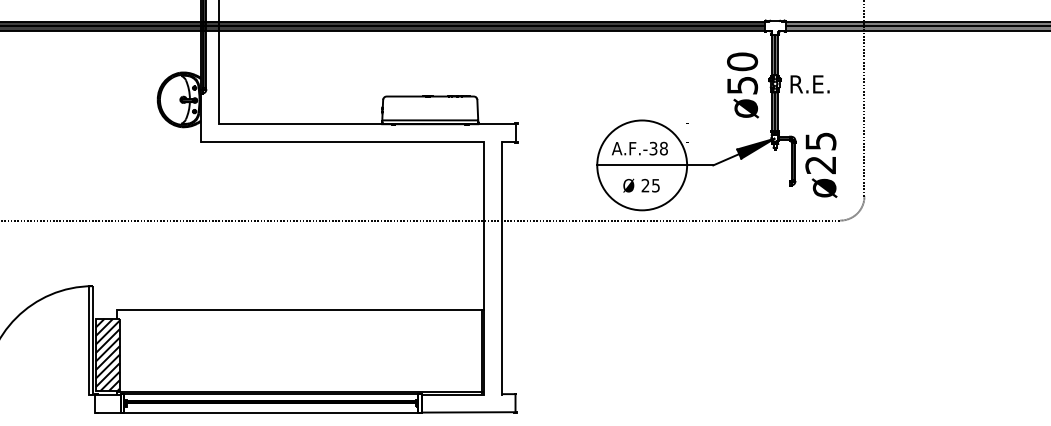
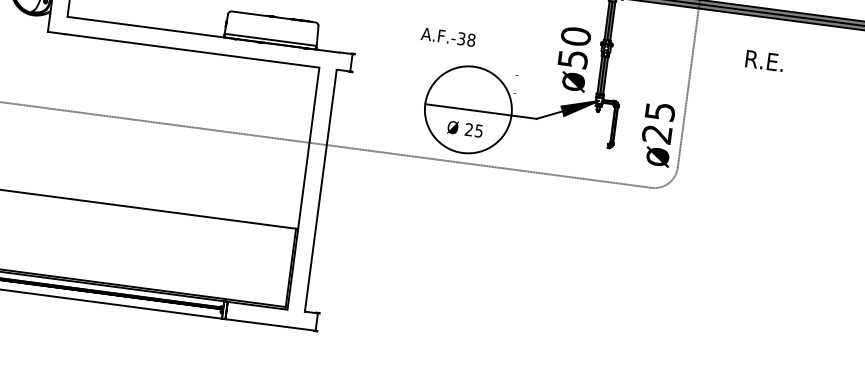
text: (809, 84) -> (764, 61), moved
text: (742, 85) -> (573, 59), moved
text: (639, 148) -> (448, 36), moved
text: (821, 164) -> (657, 133), moved

